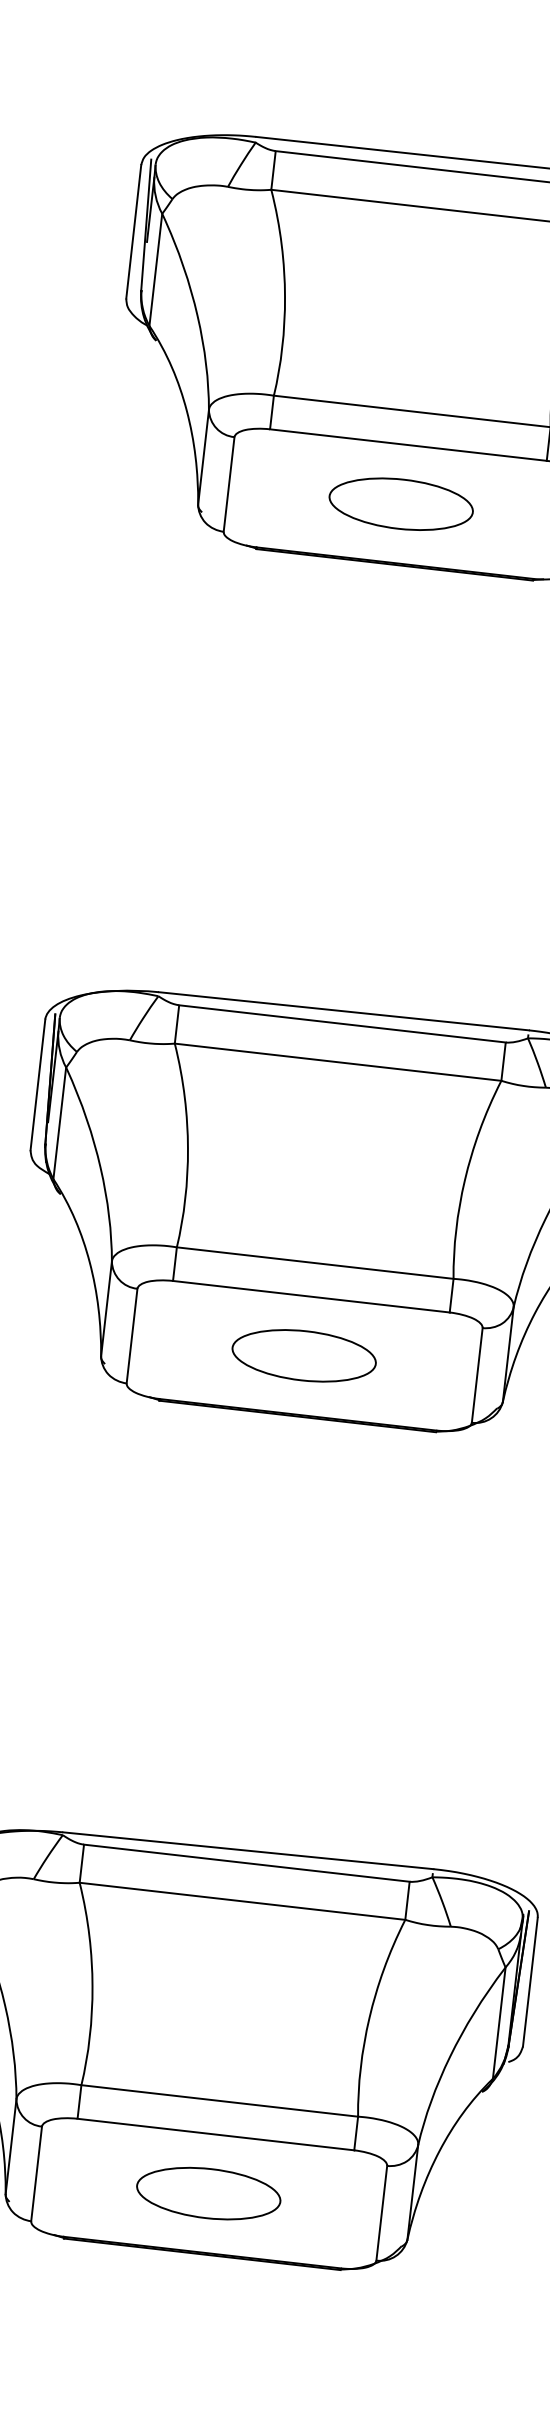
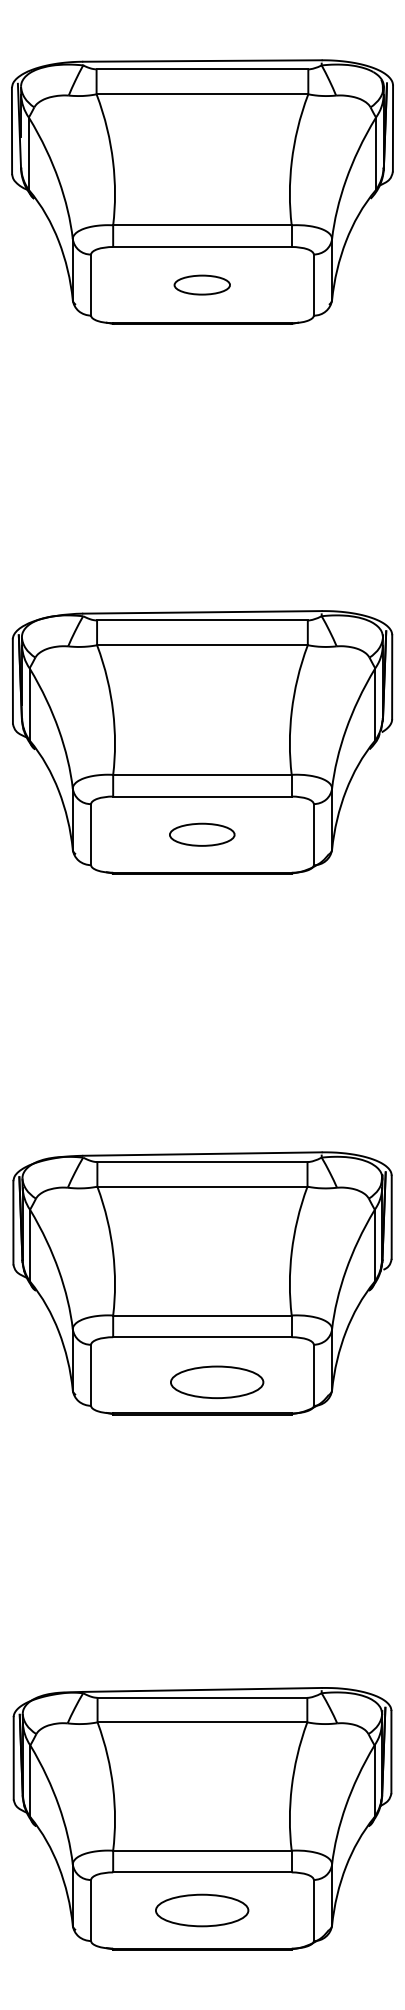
part: (401, 503) -> (202, 284), size x0.6
part: (304, 1355) -> (202, 834), size x0.7
part: (209, 2193) -> (217, 1382), moved

